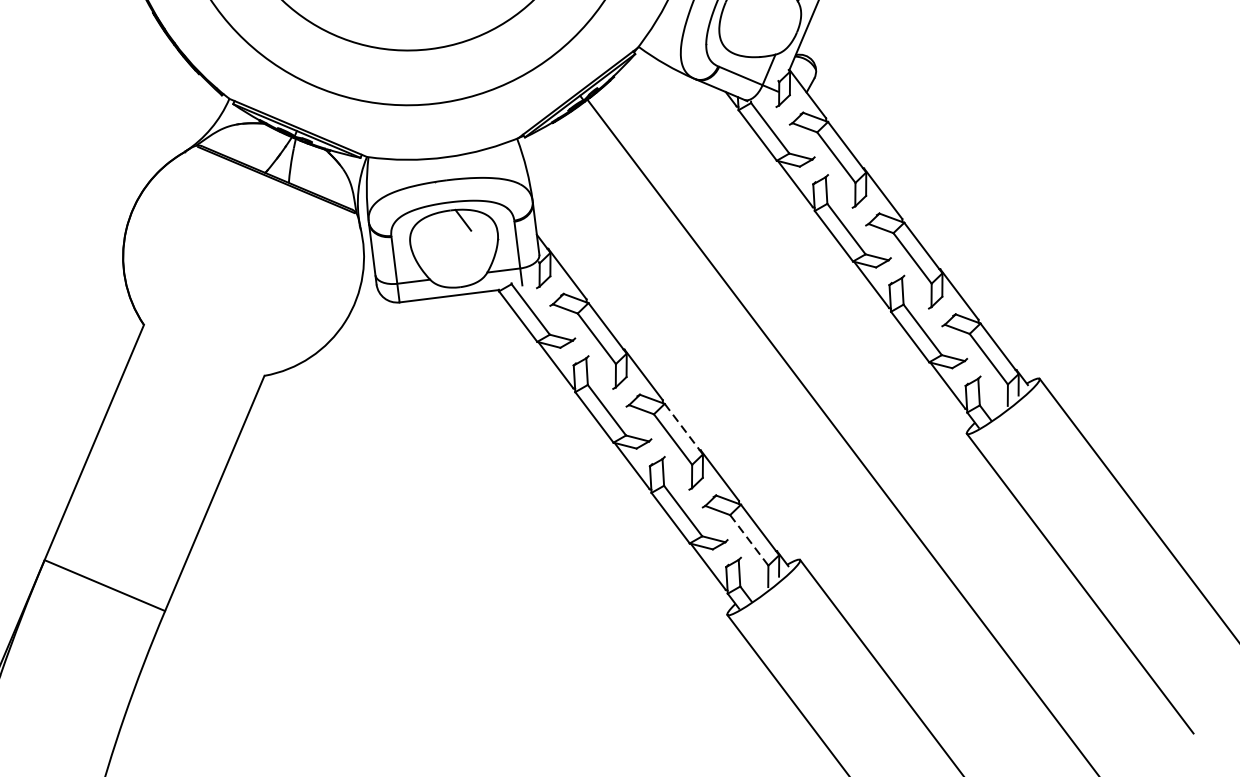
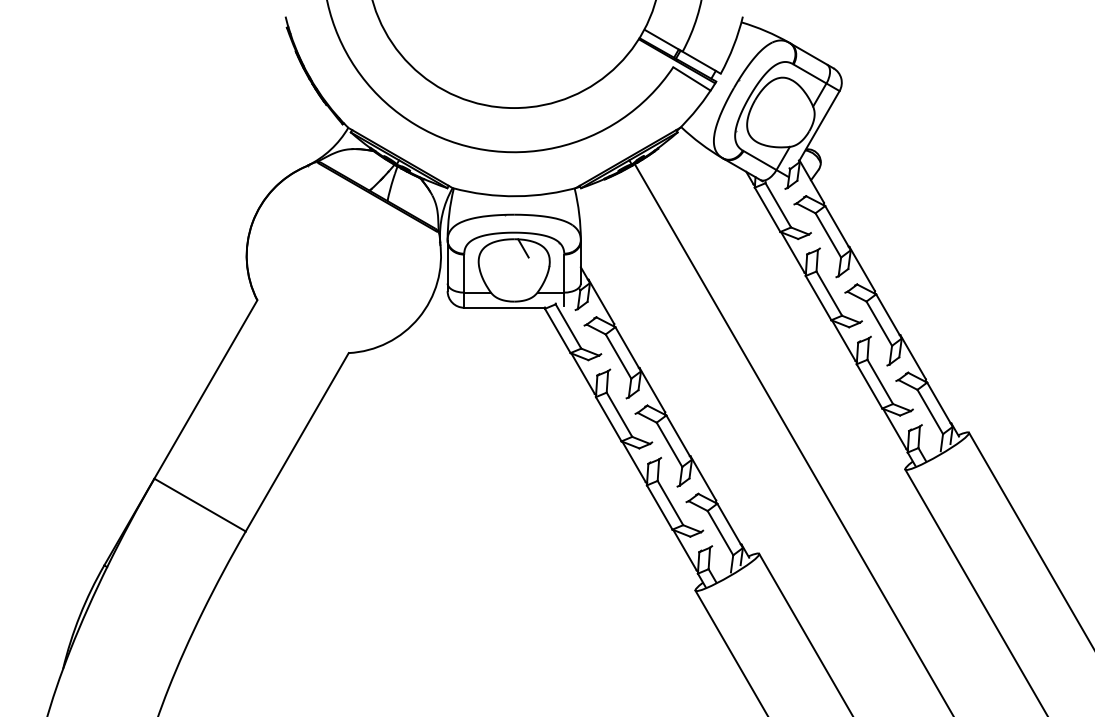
line: (684, 429) -> (679, 437), dashed -> solid
line: (749, 540) -> (720, 533), dashed -> solid

